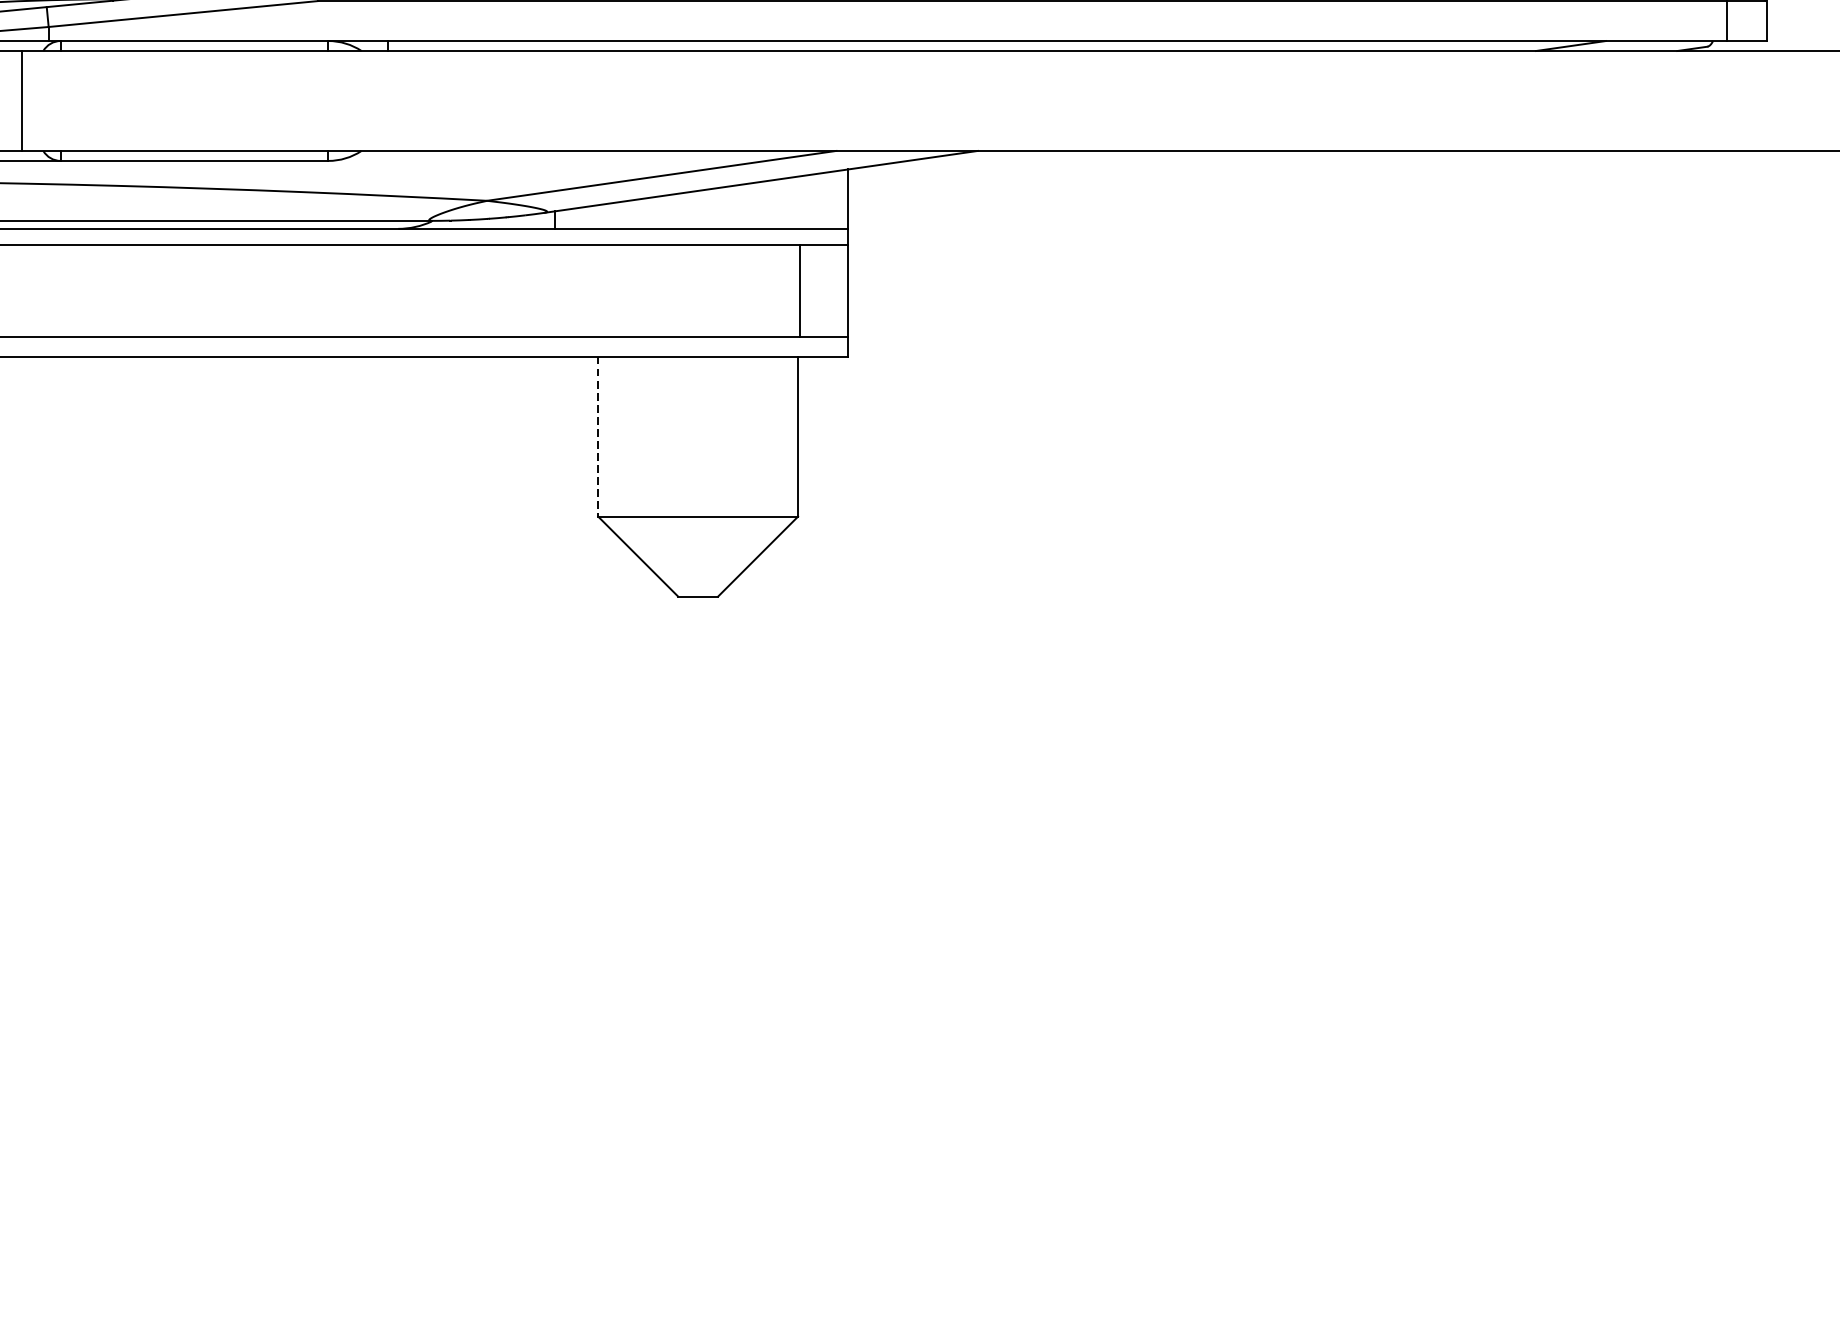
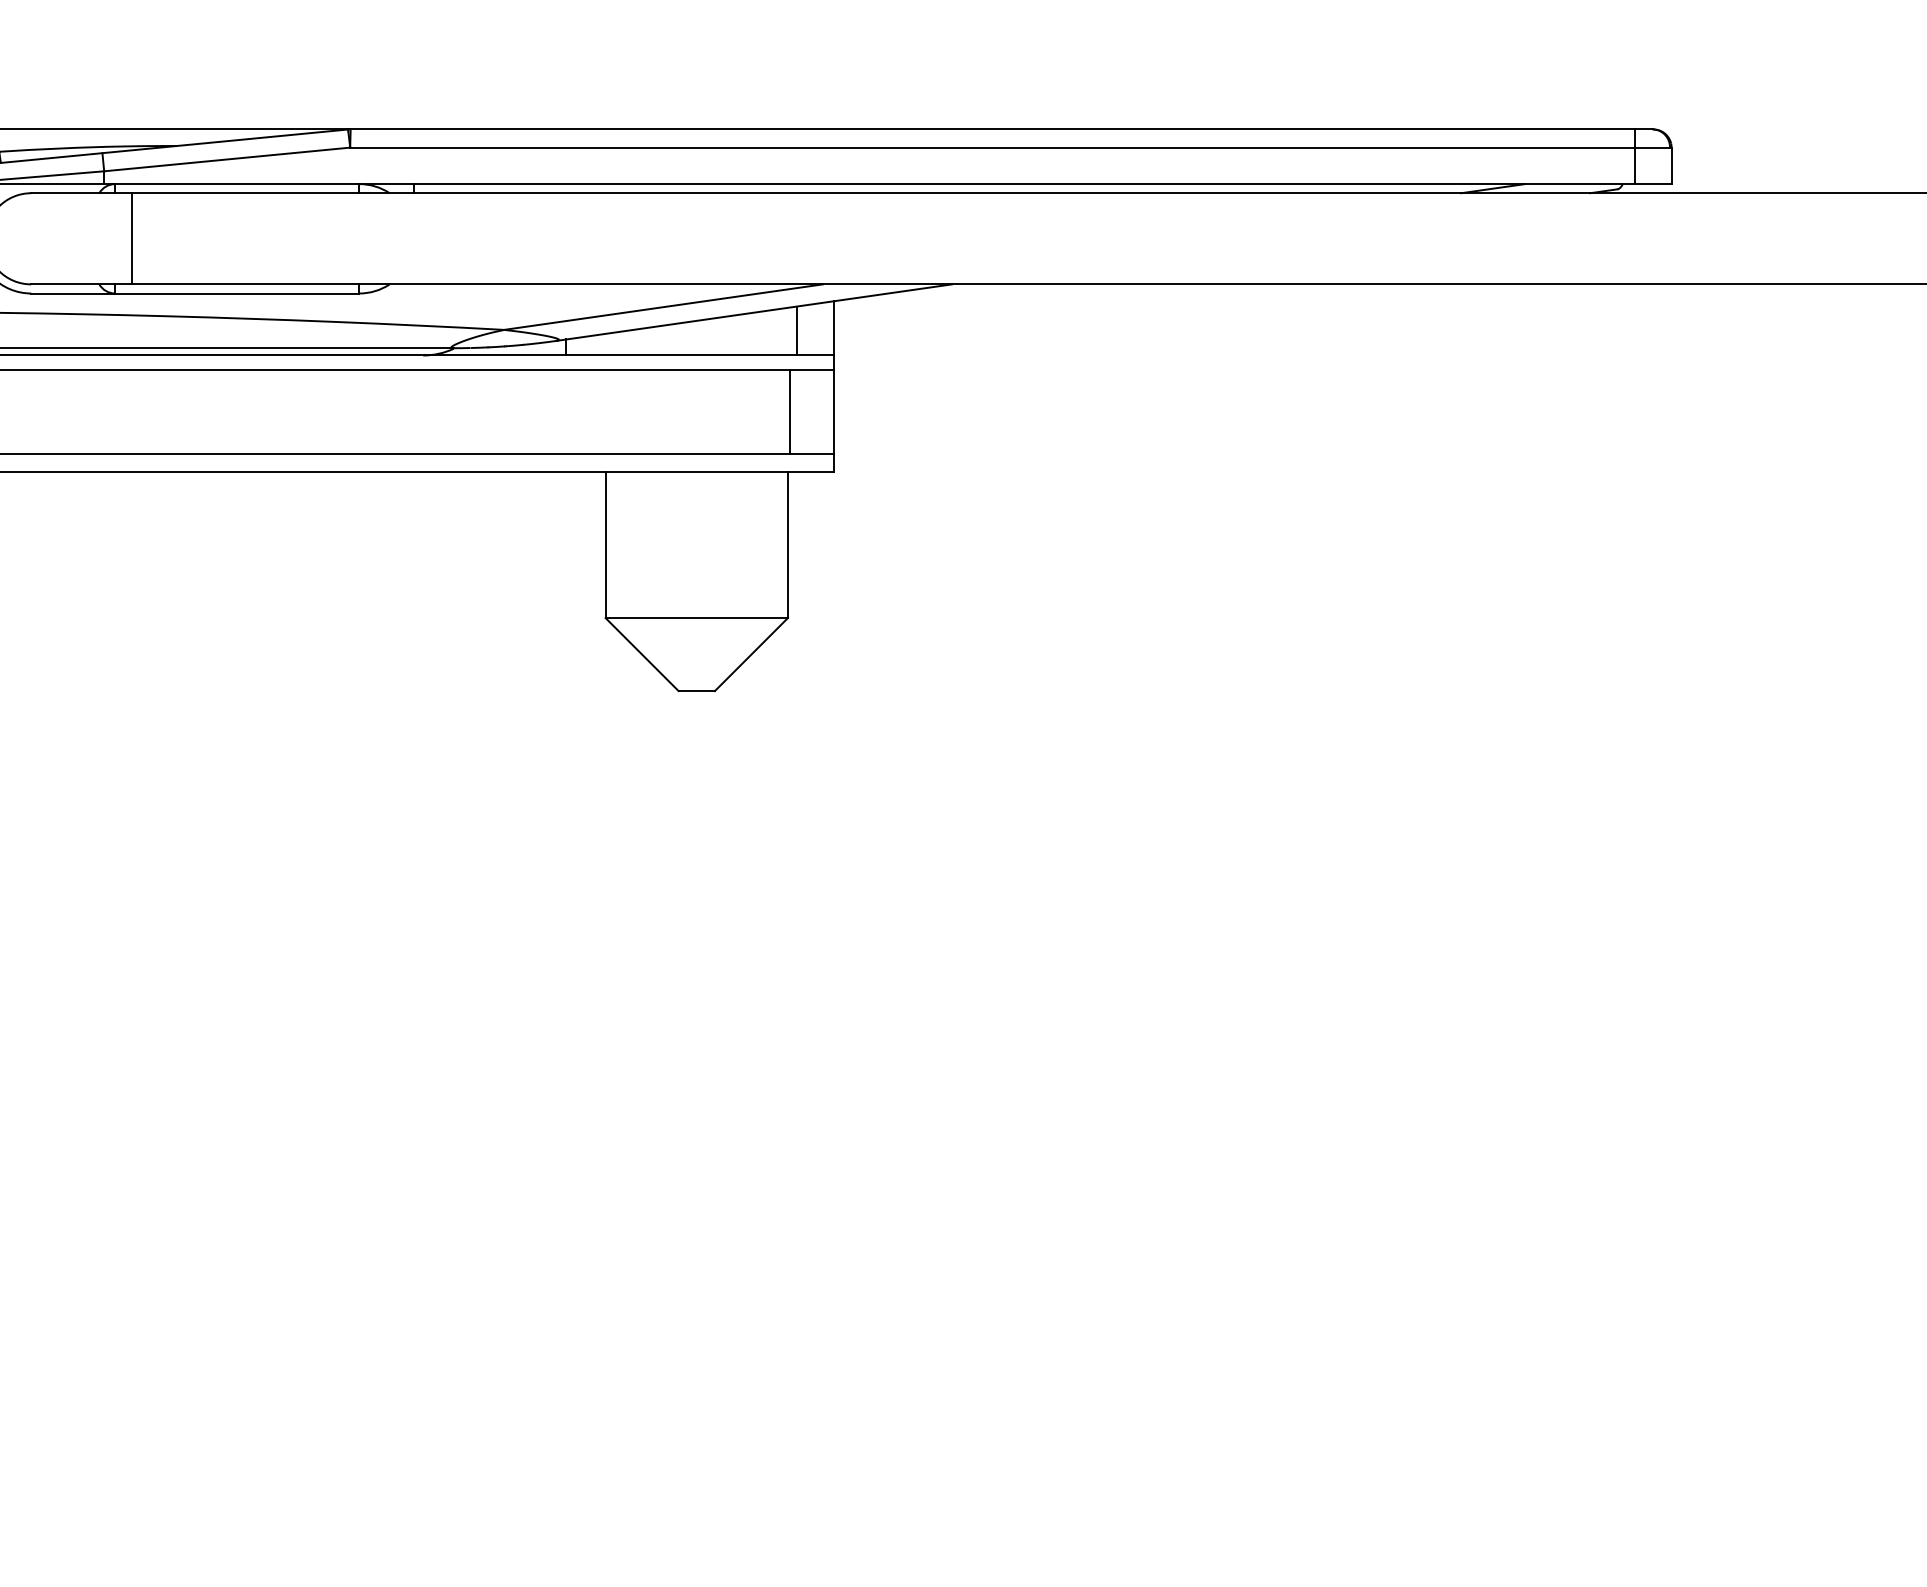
line: (21, 100) -> (131, 238), moved
line: (808, 201) -> (797, 330), added
line: (598, 437) -> (605, 545), dashed -> solid

